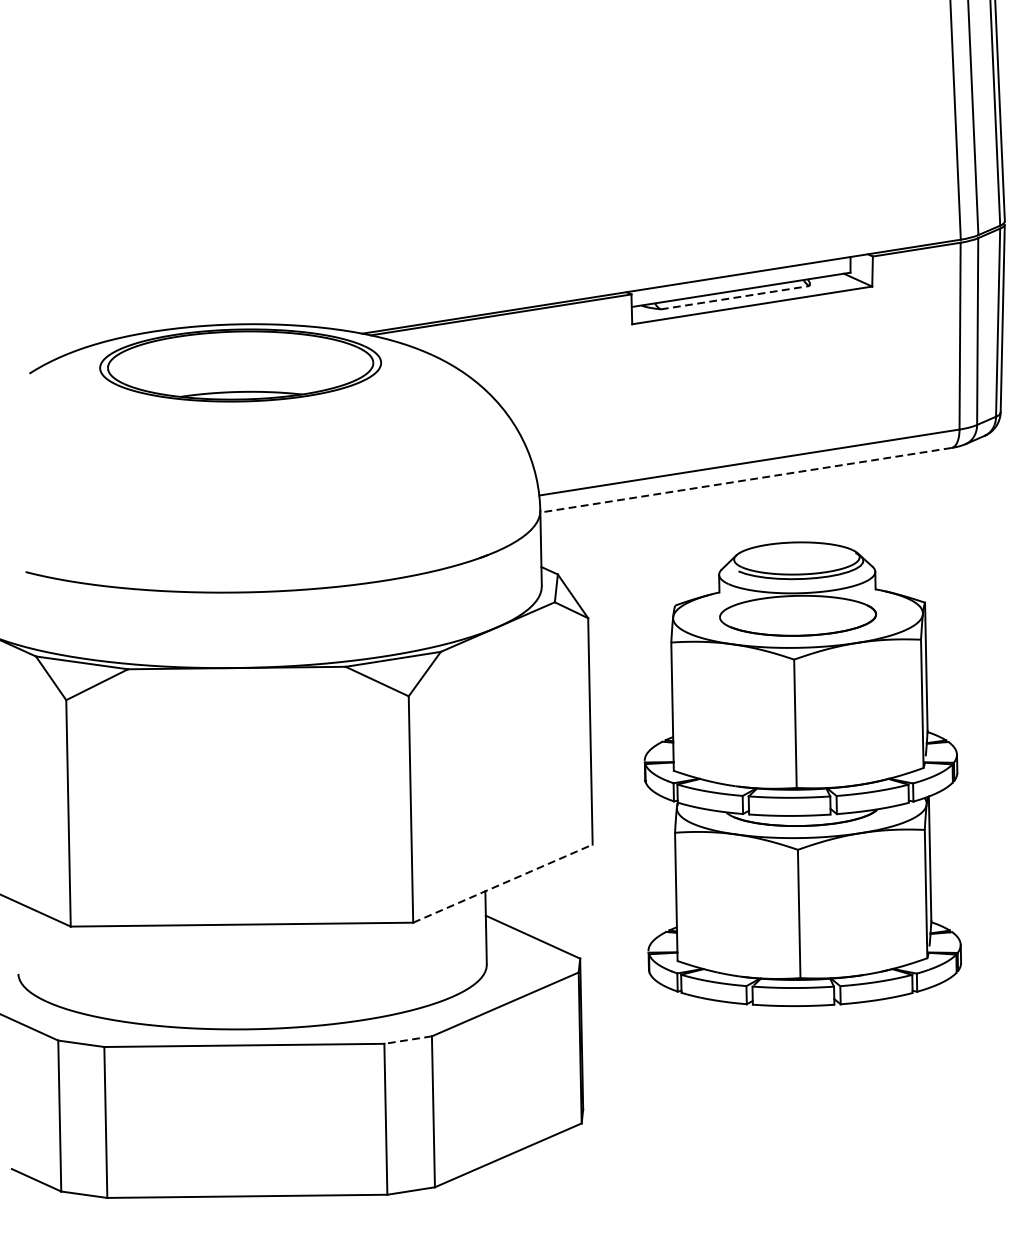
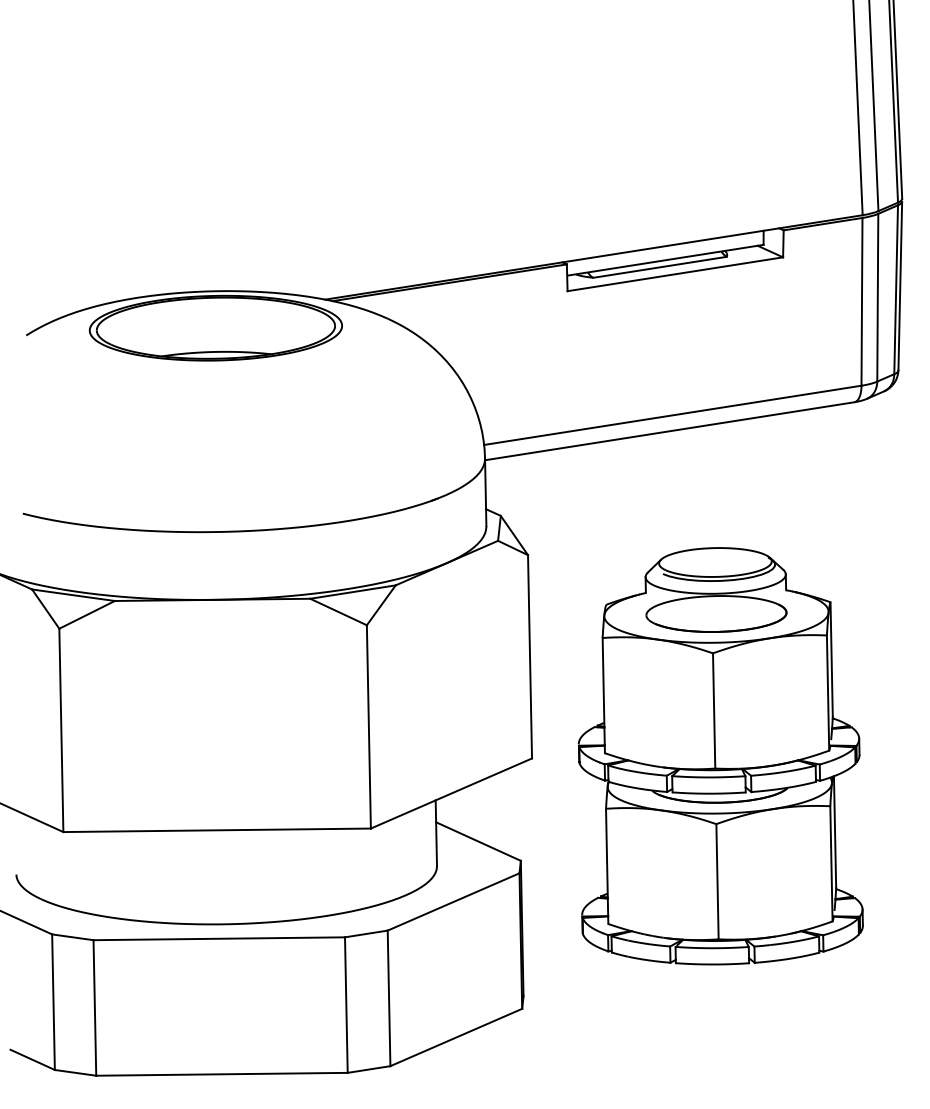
line: (735, 297) -> (660, 267), dashed -> solid
line: (745, 480) -> (669, 431), dashed -> solid
part: (802, 774) -> (720, 756), moved
line: (502, 883) -> (451, 793), dashed -> solid
line: (408, 1039) -> (366, 933), dashed -> solid

